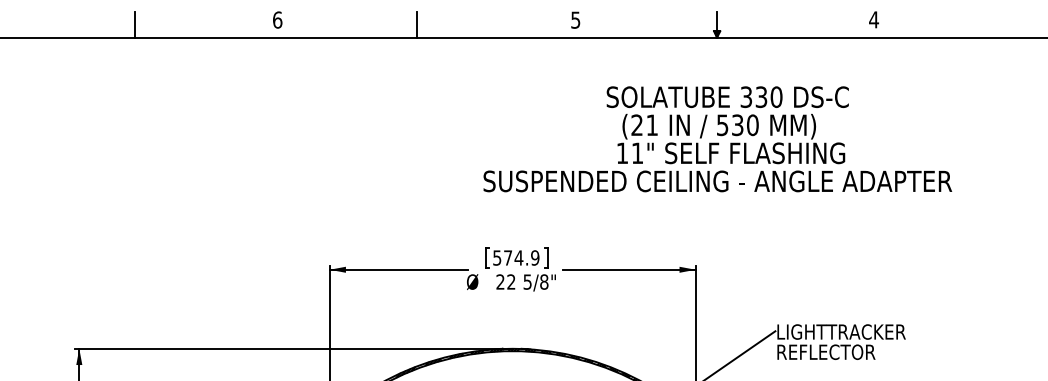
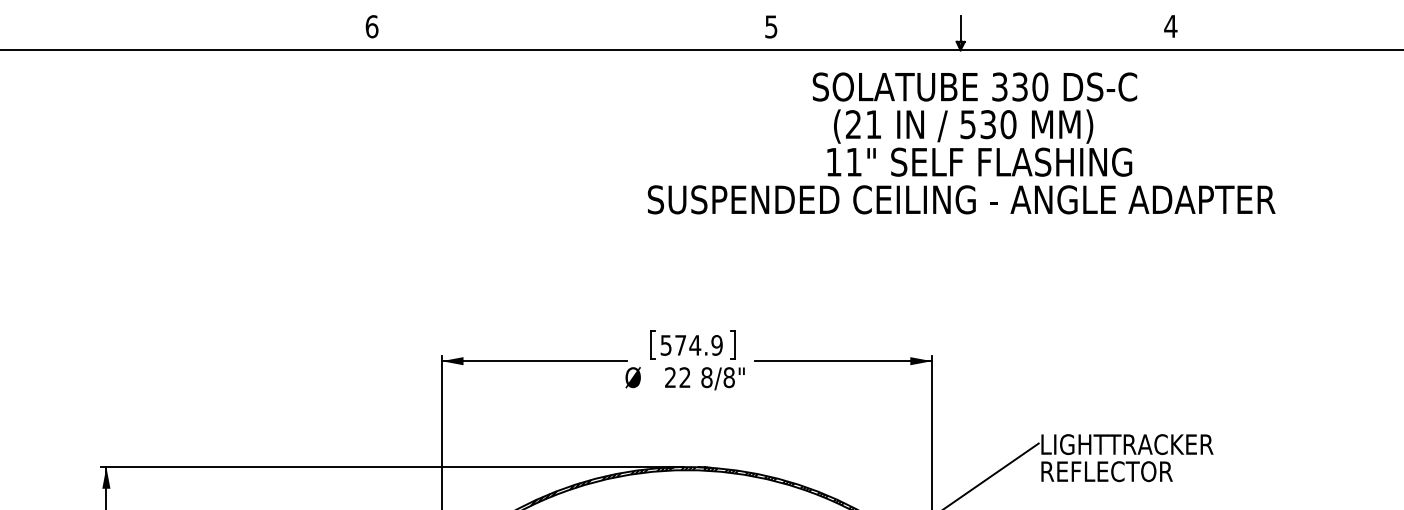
line: (135, 25) -> (181, 33), removed
line: (416, 25) -> (558, 33), removed
text: (717, 139) -> (961, 143), moved
text: (527, 281) -> (706, 377), 5/8" -> 8/8"

